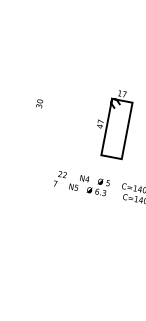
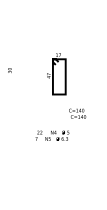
text: (82, 183) -> (52, 135), moved

